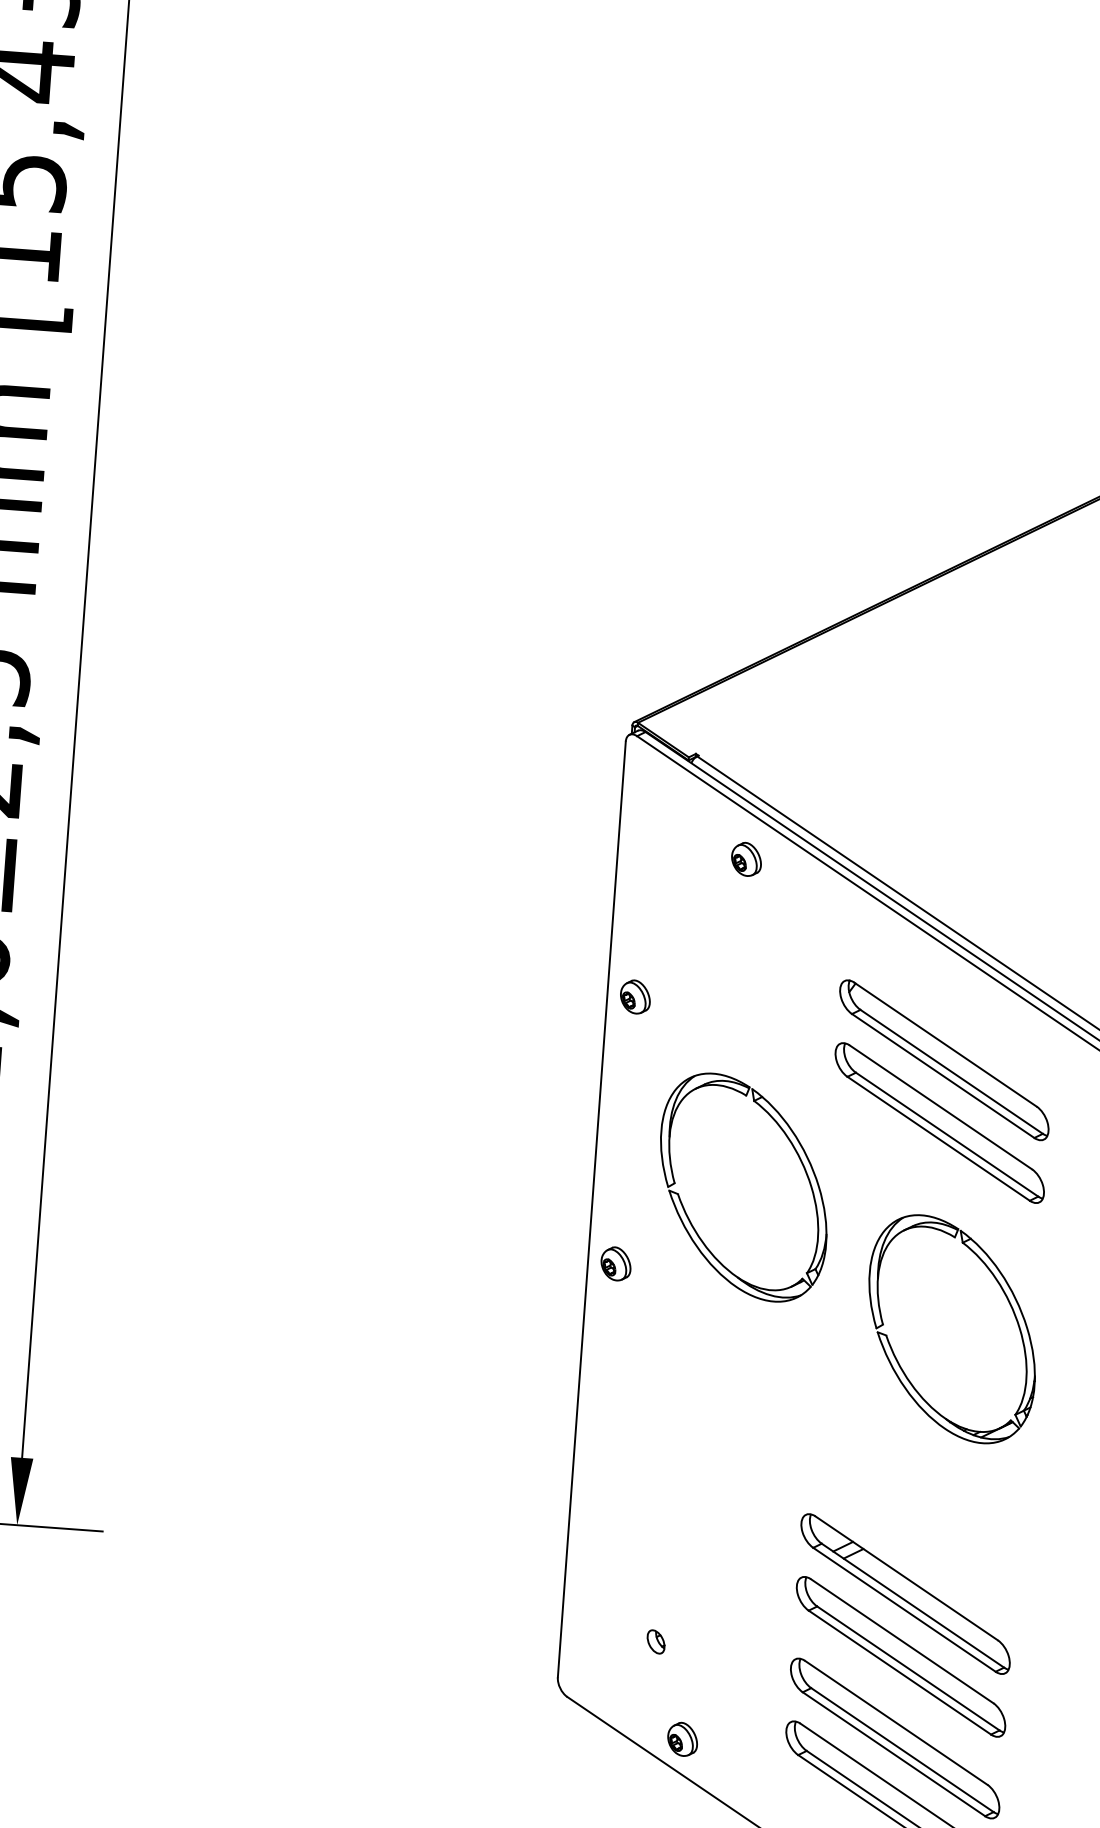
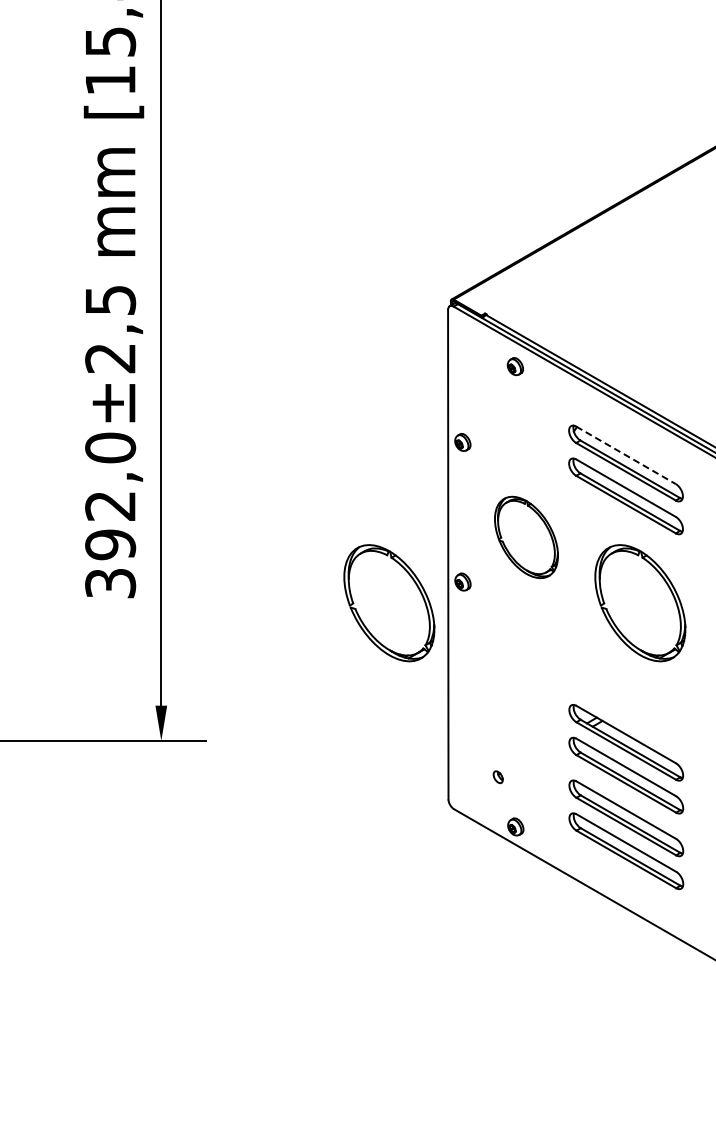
line: (946, 1044) -> (626, 455), solid -> dashed
part: (743, 1187) -> (526, 537), size x0.7
part: (472, 1294) -> (389, 603), added

